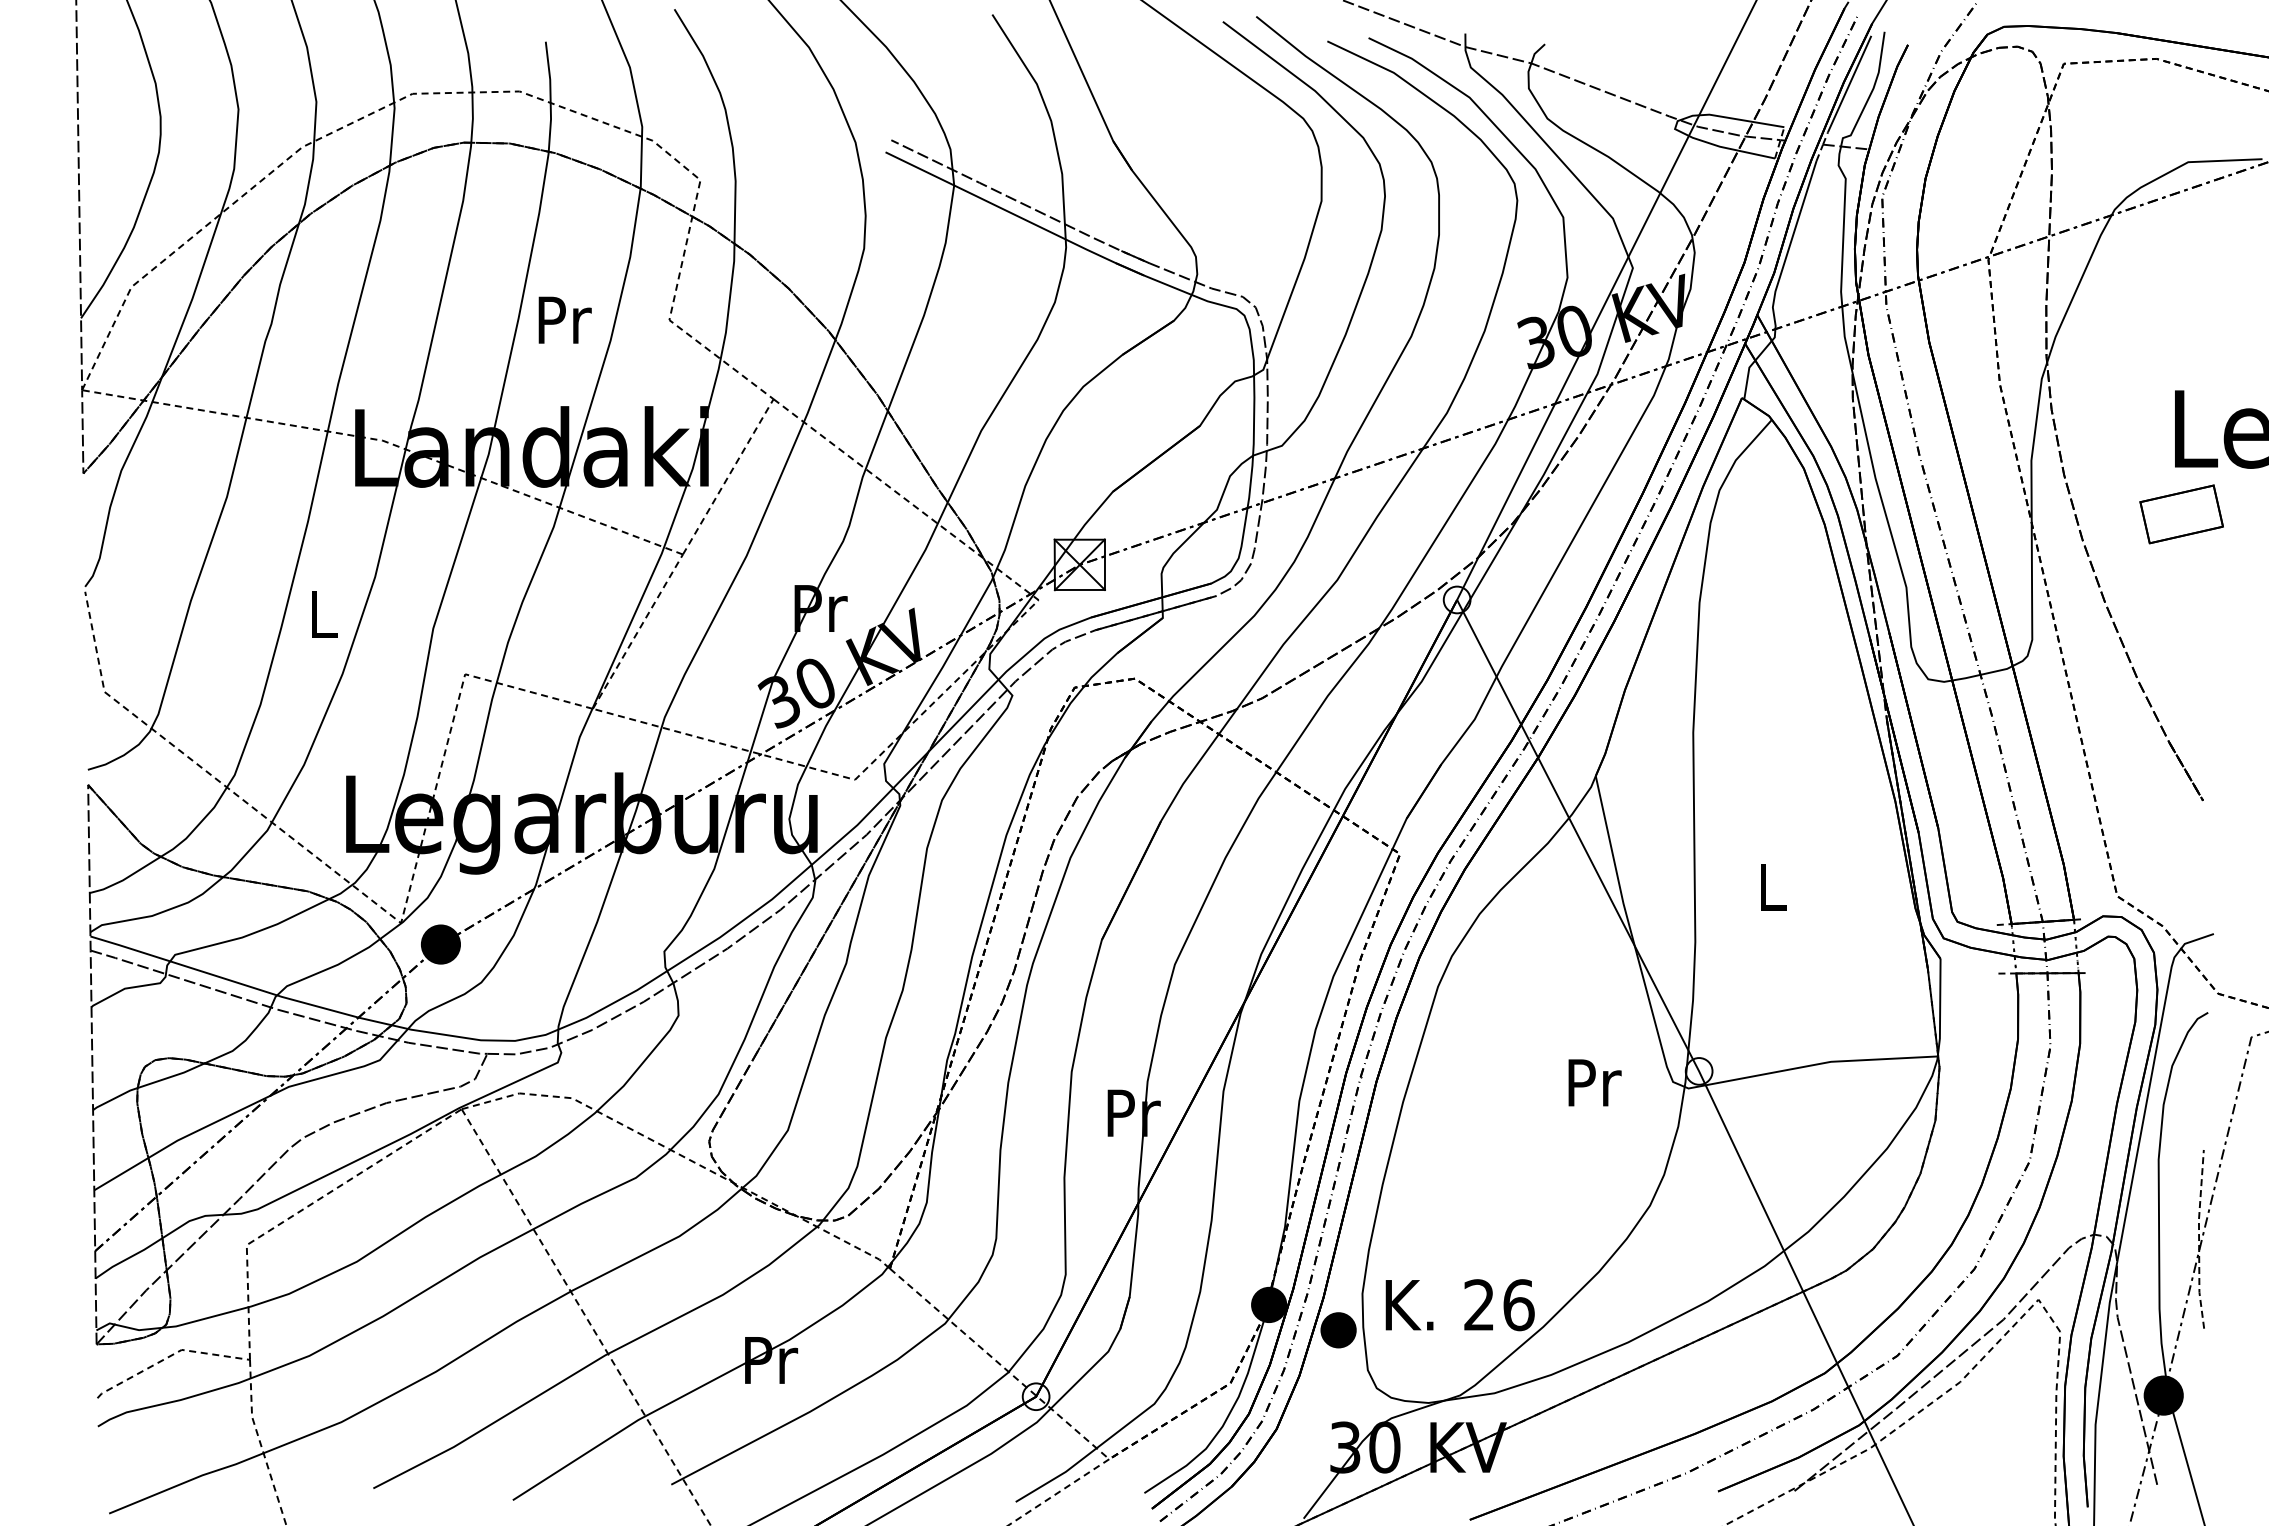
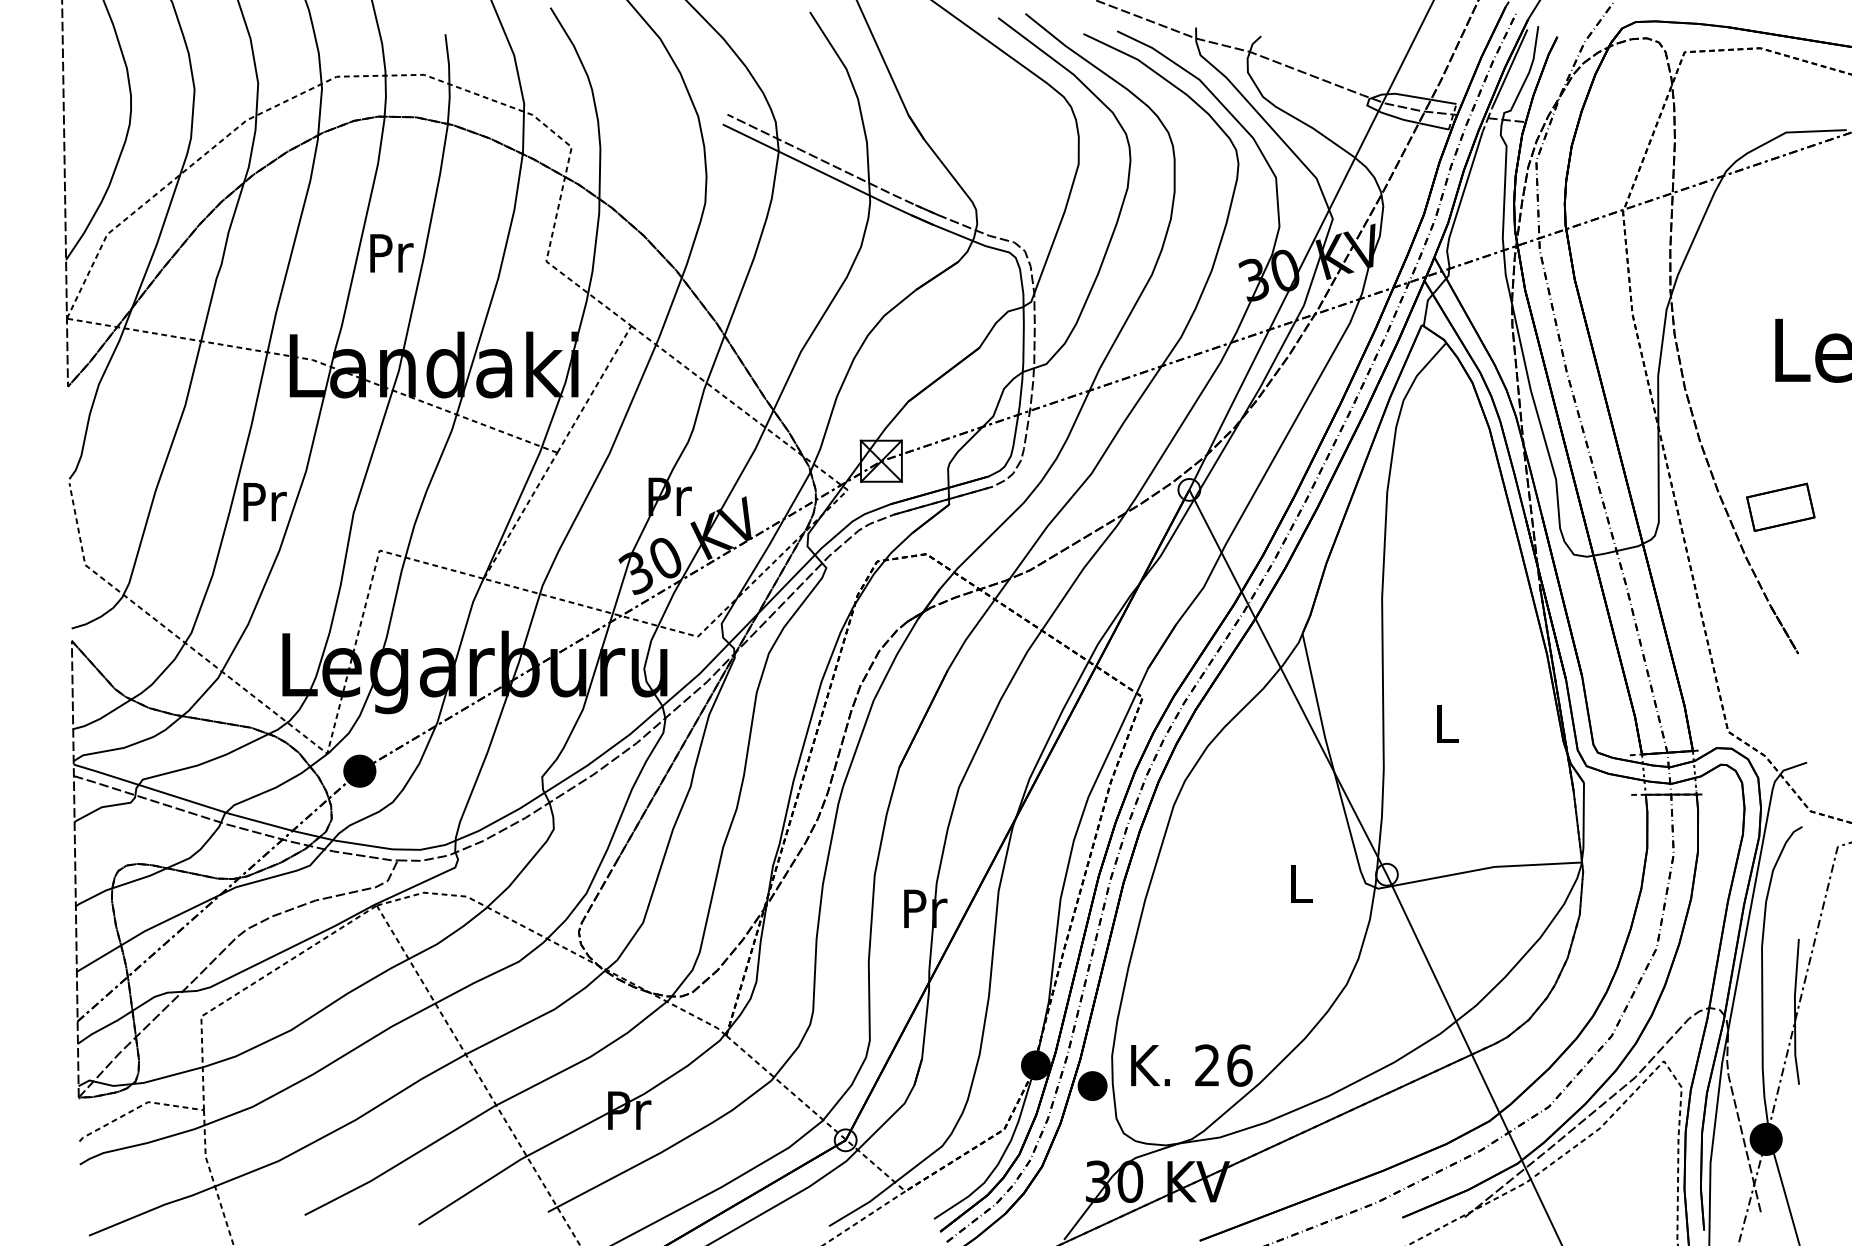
text: (564, 319) -> (391, 252), moved
part: (2181, 514) -> (1780, 507), moved
text: (324, 614) -> (264, 501), L -> Pr
text: (1594, 1082) -> (1301, 883), Pr -> L
line: (2199, 1238) -> (1795, 1011), dashed -> solid

